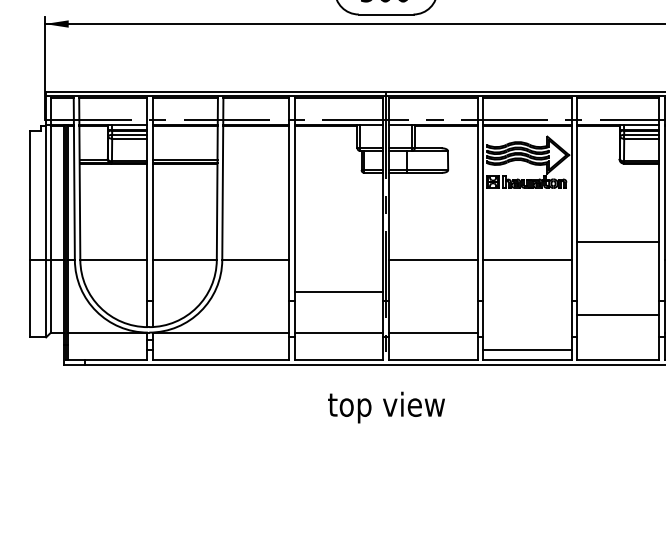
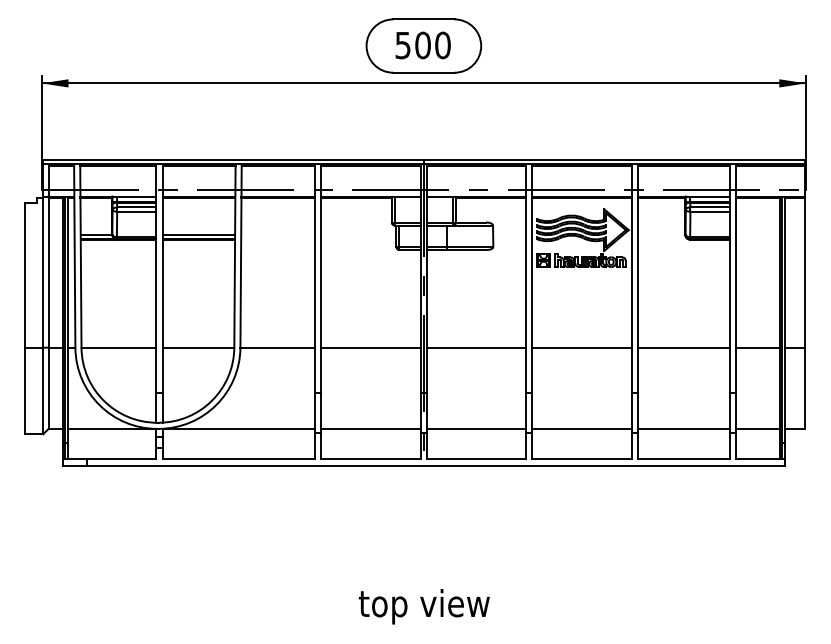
line: (618, 242) -> (683, 347), moved
line: (338, 292) -> (370, 347), moved
line: (618, 314) -> (683, 428), moved
line: (526, 350) -> (581, 428), moved
text: (385, 407) -> (423, 606), moved

